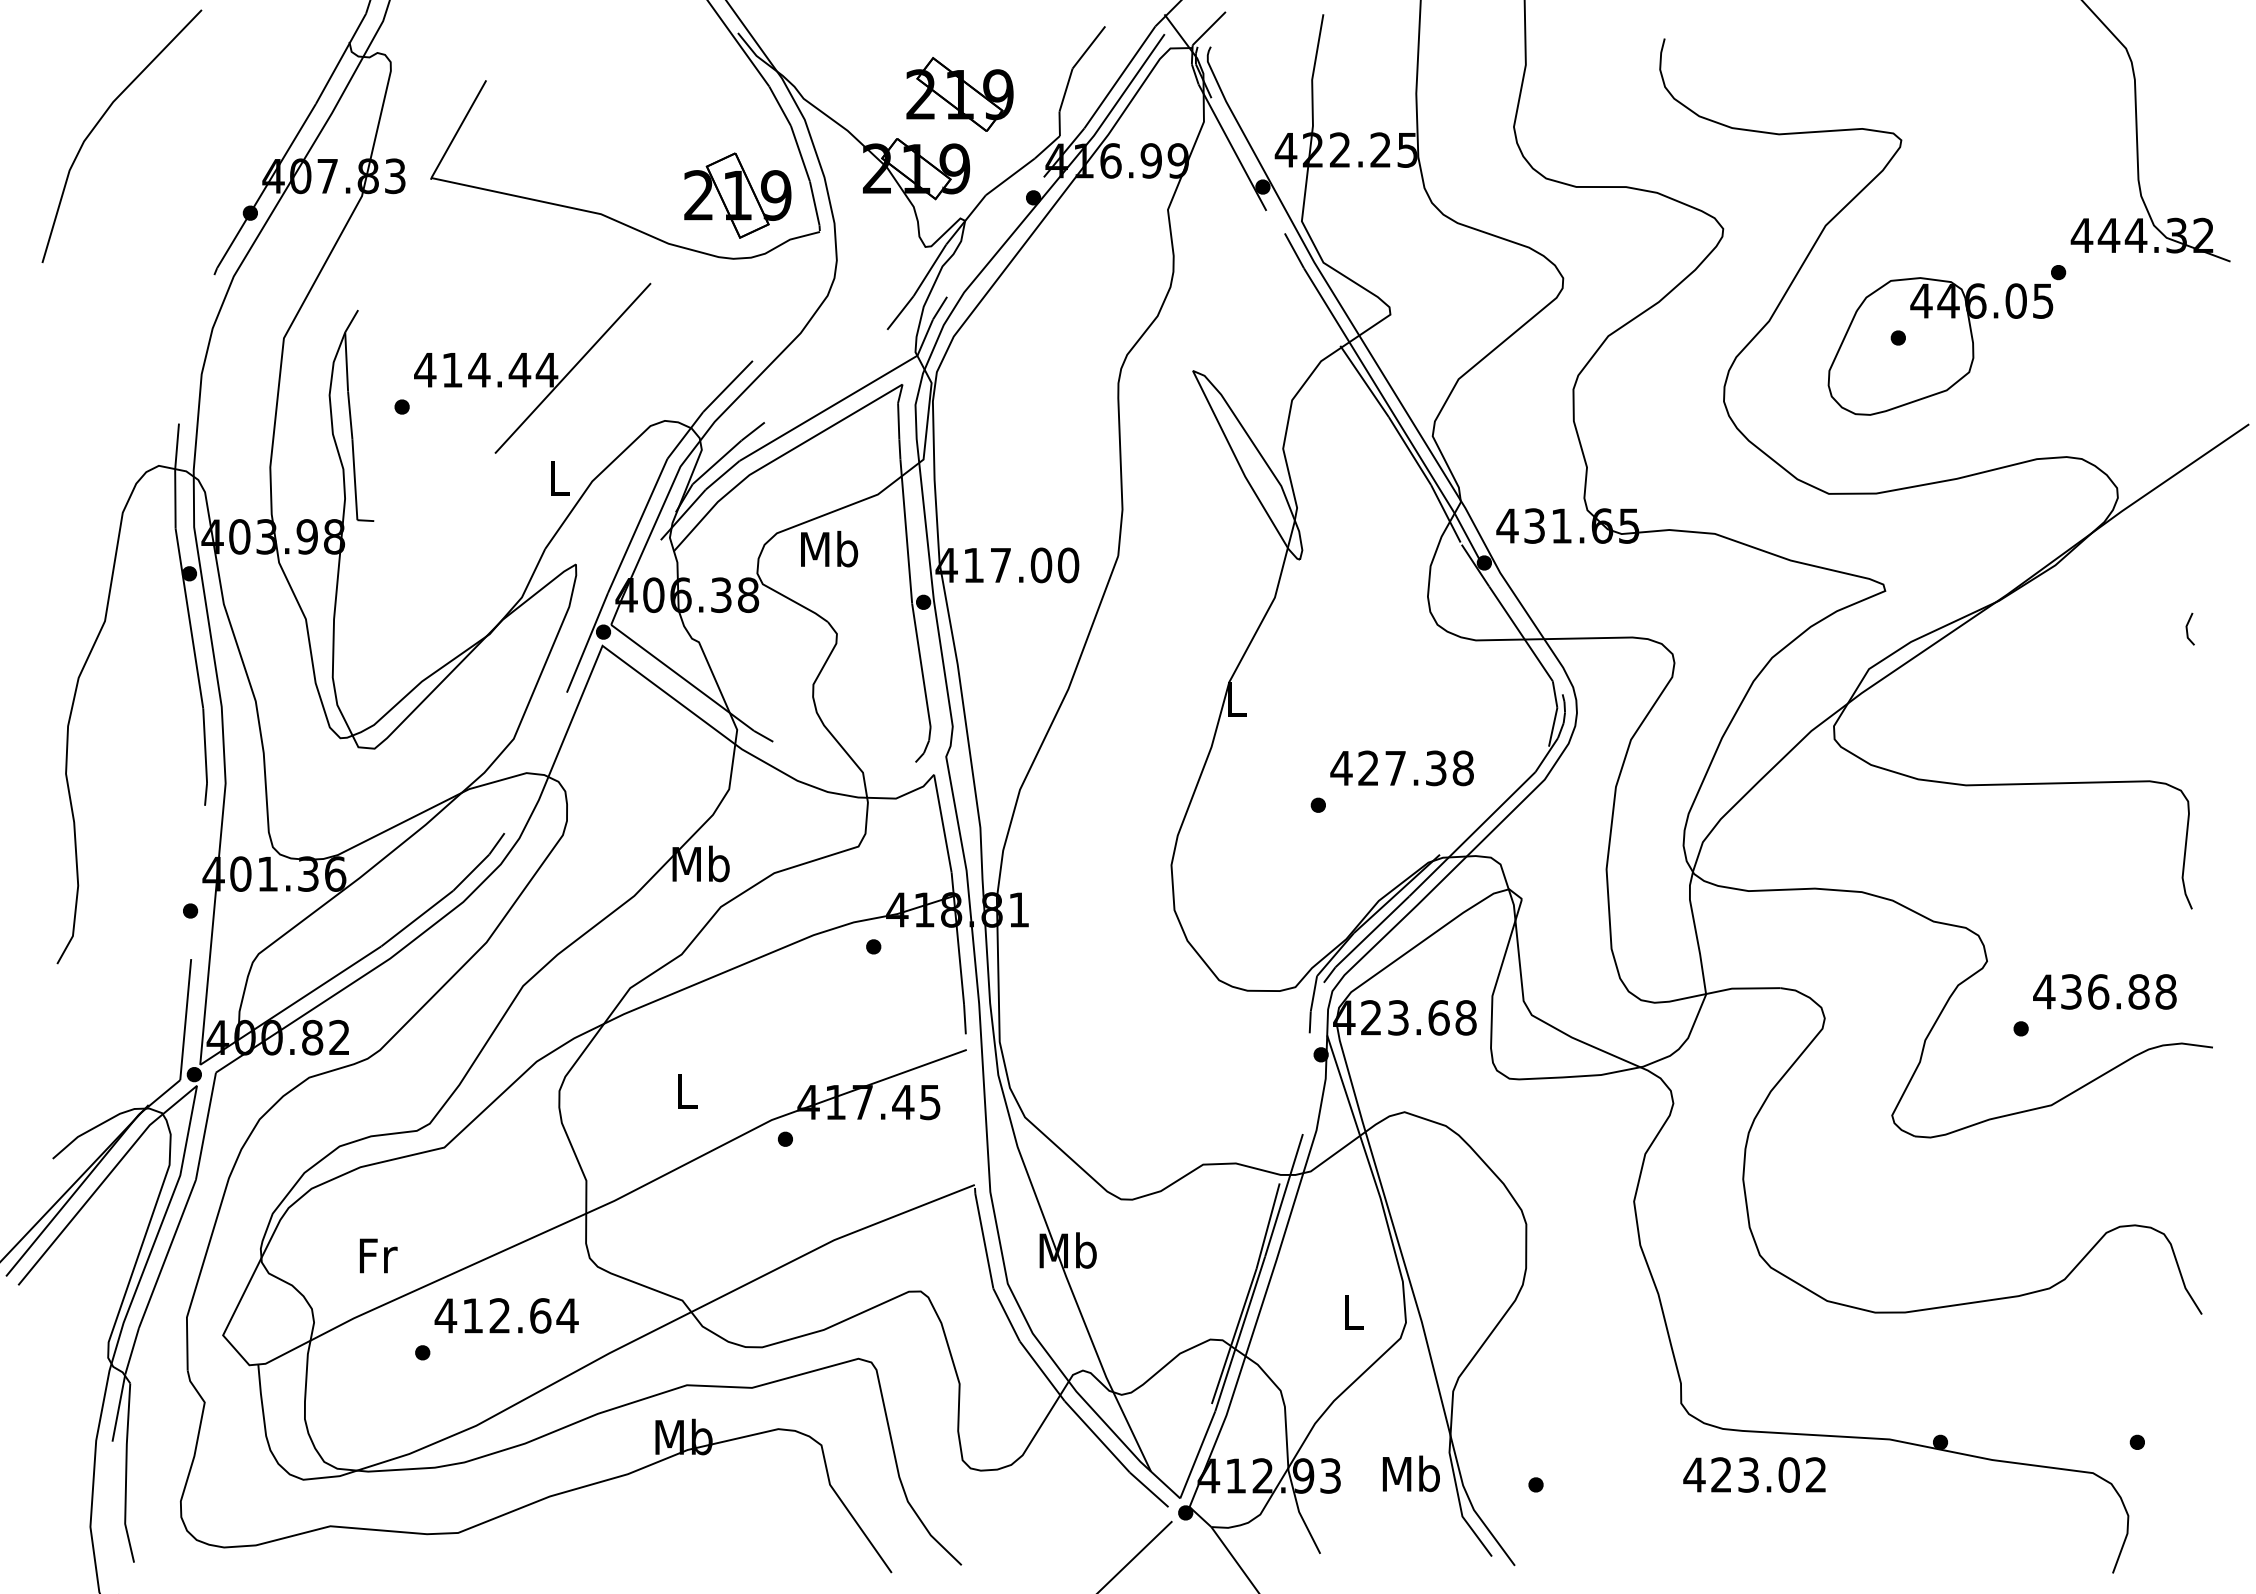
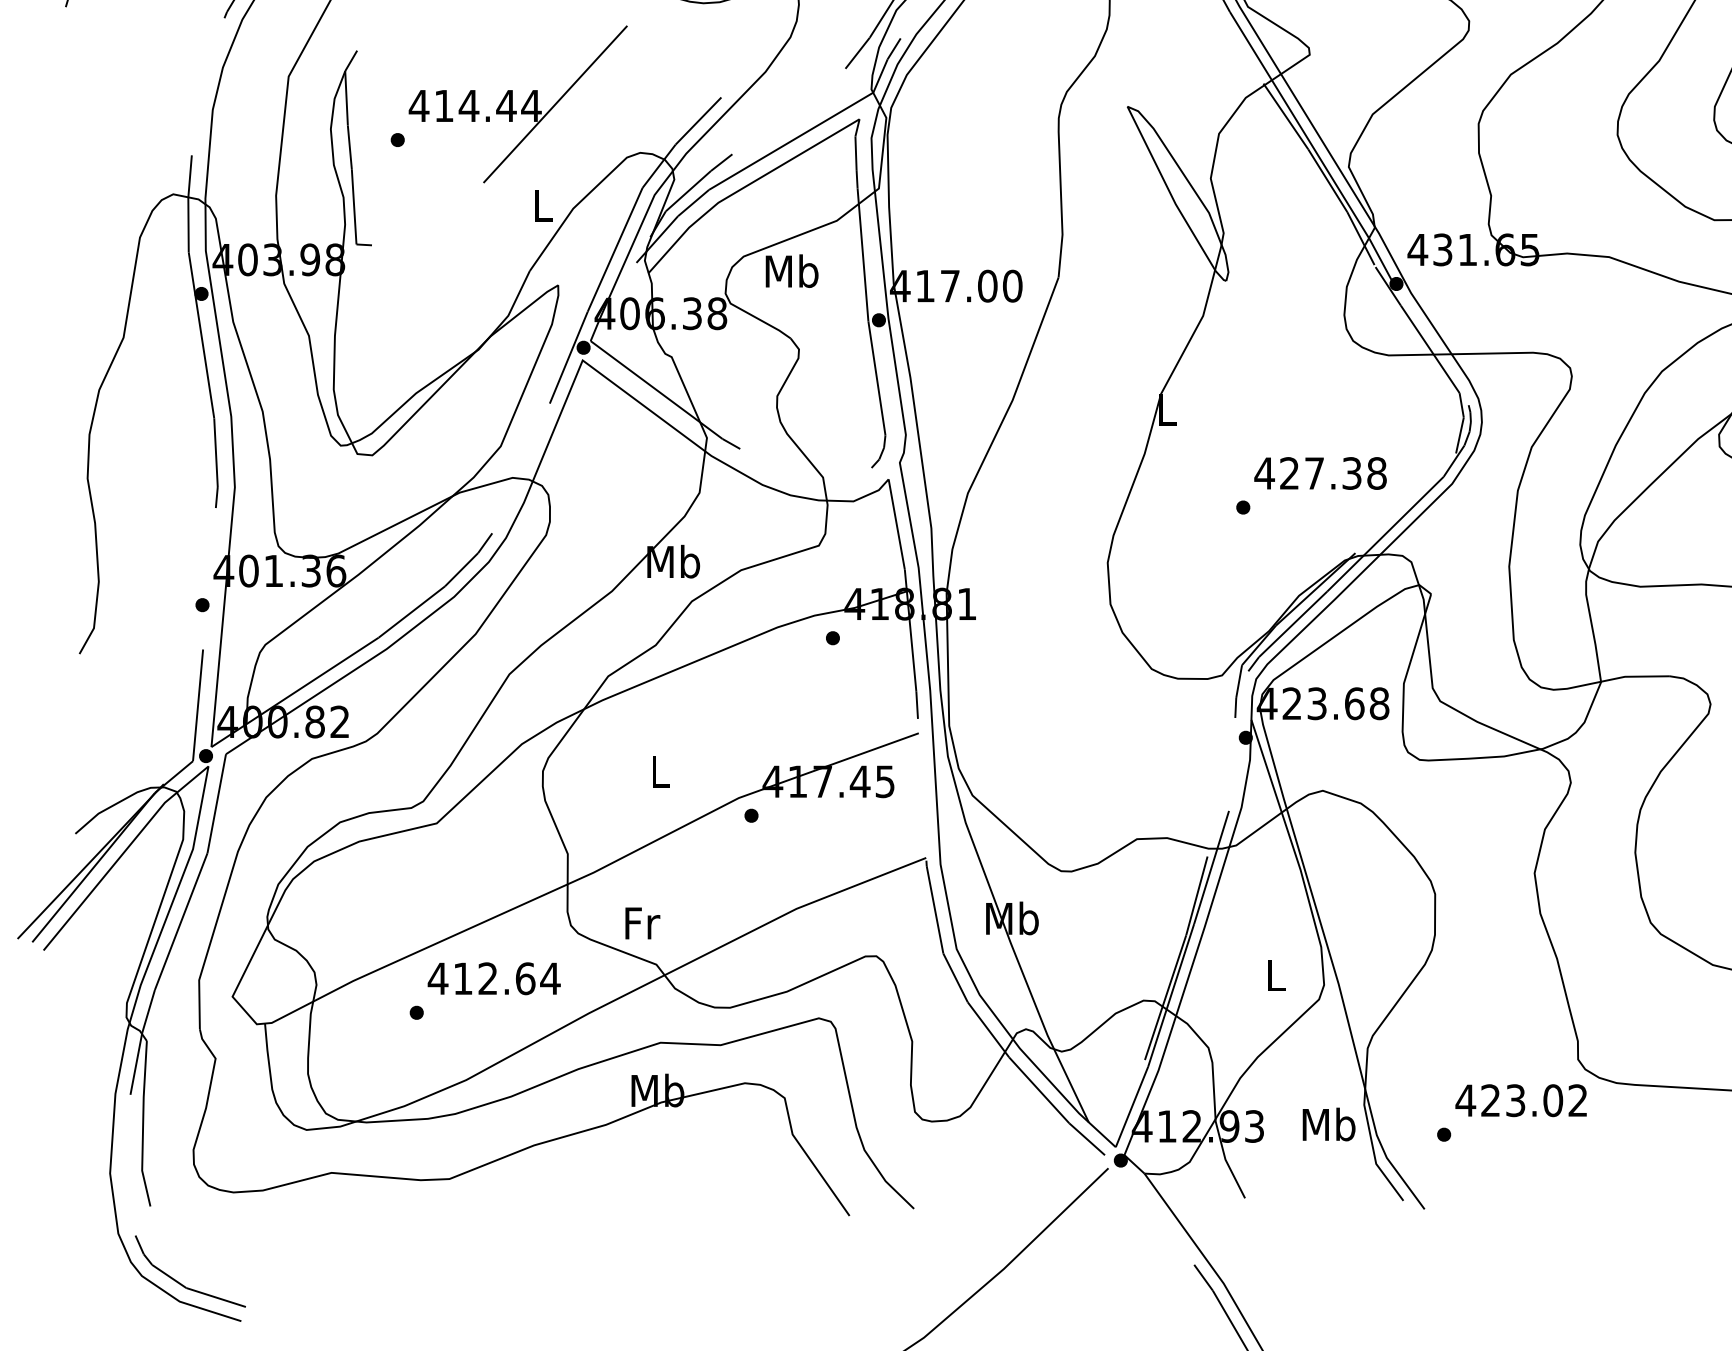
text: (378, 1255) -> (642, 923), moved
text: (1754, 1474) -> (1521, 1100), moved

